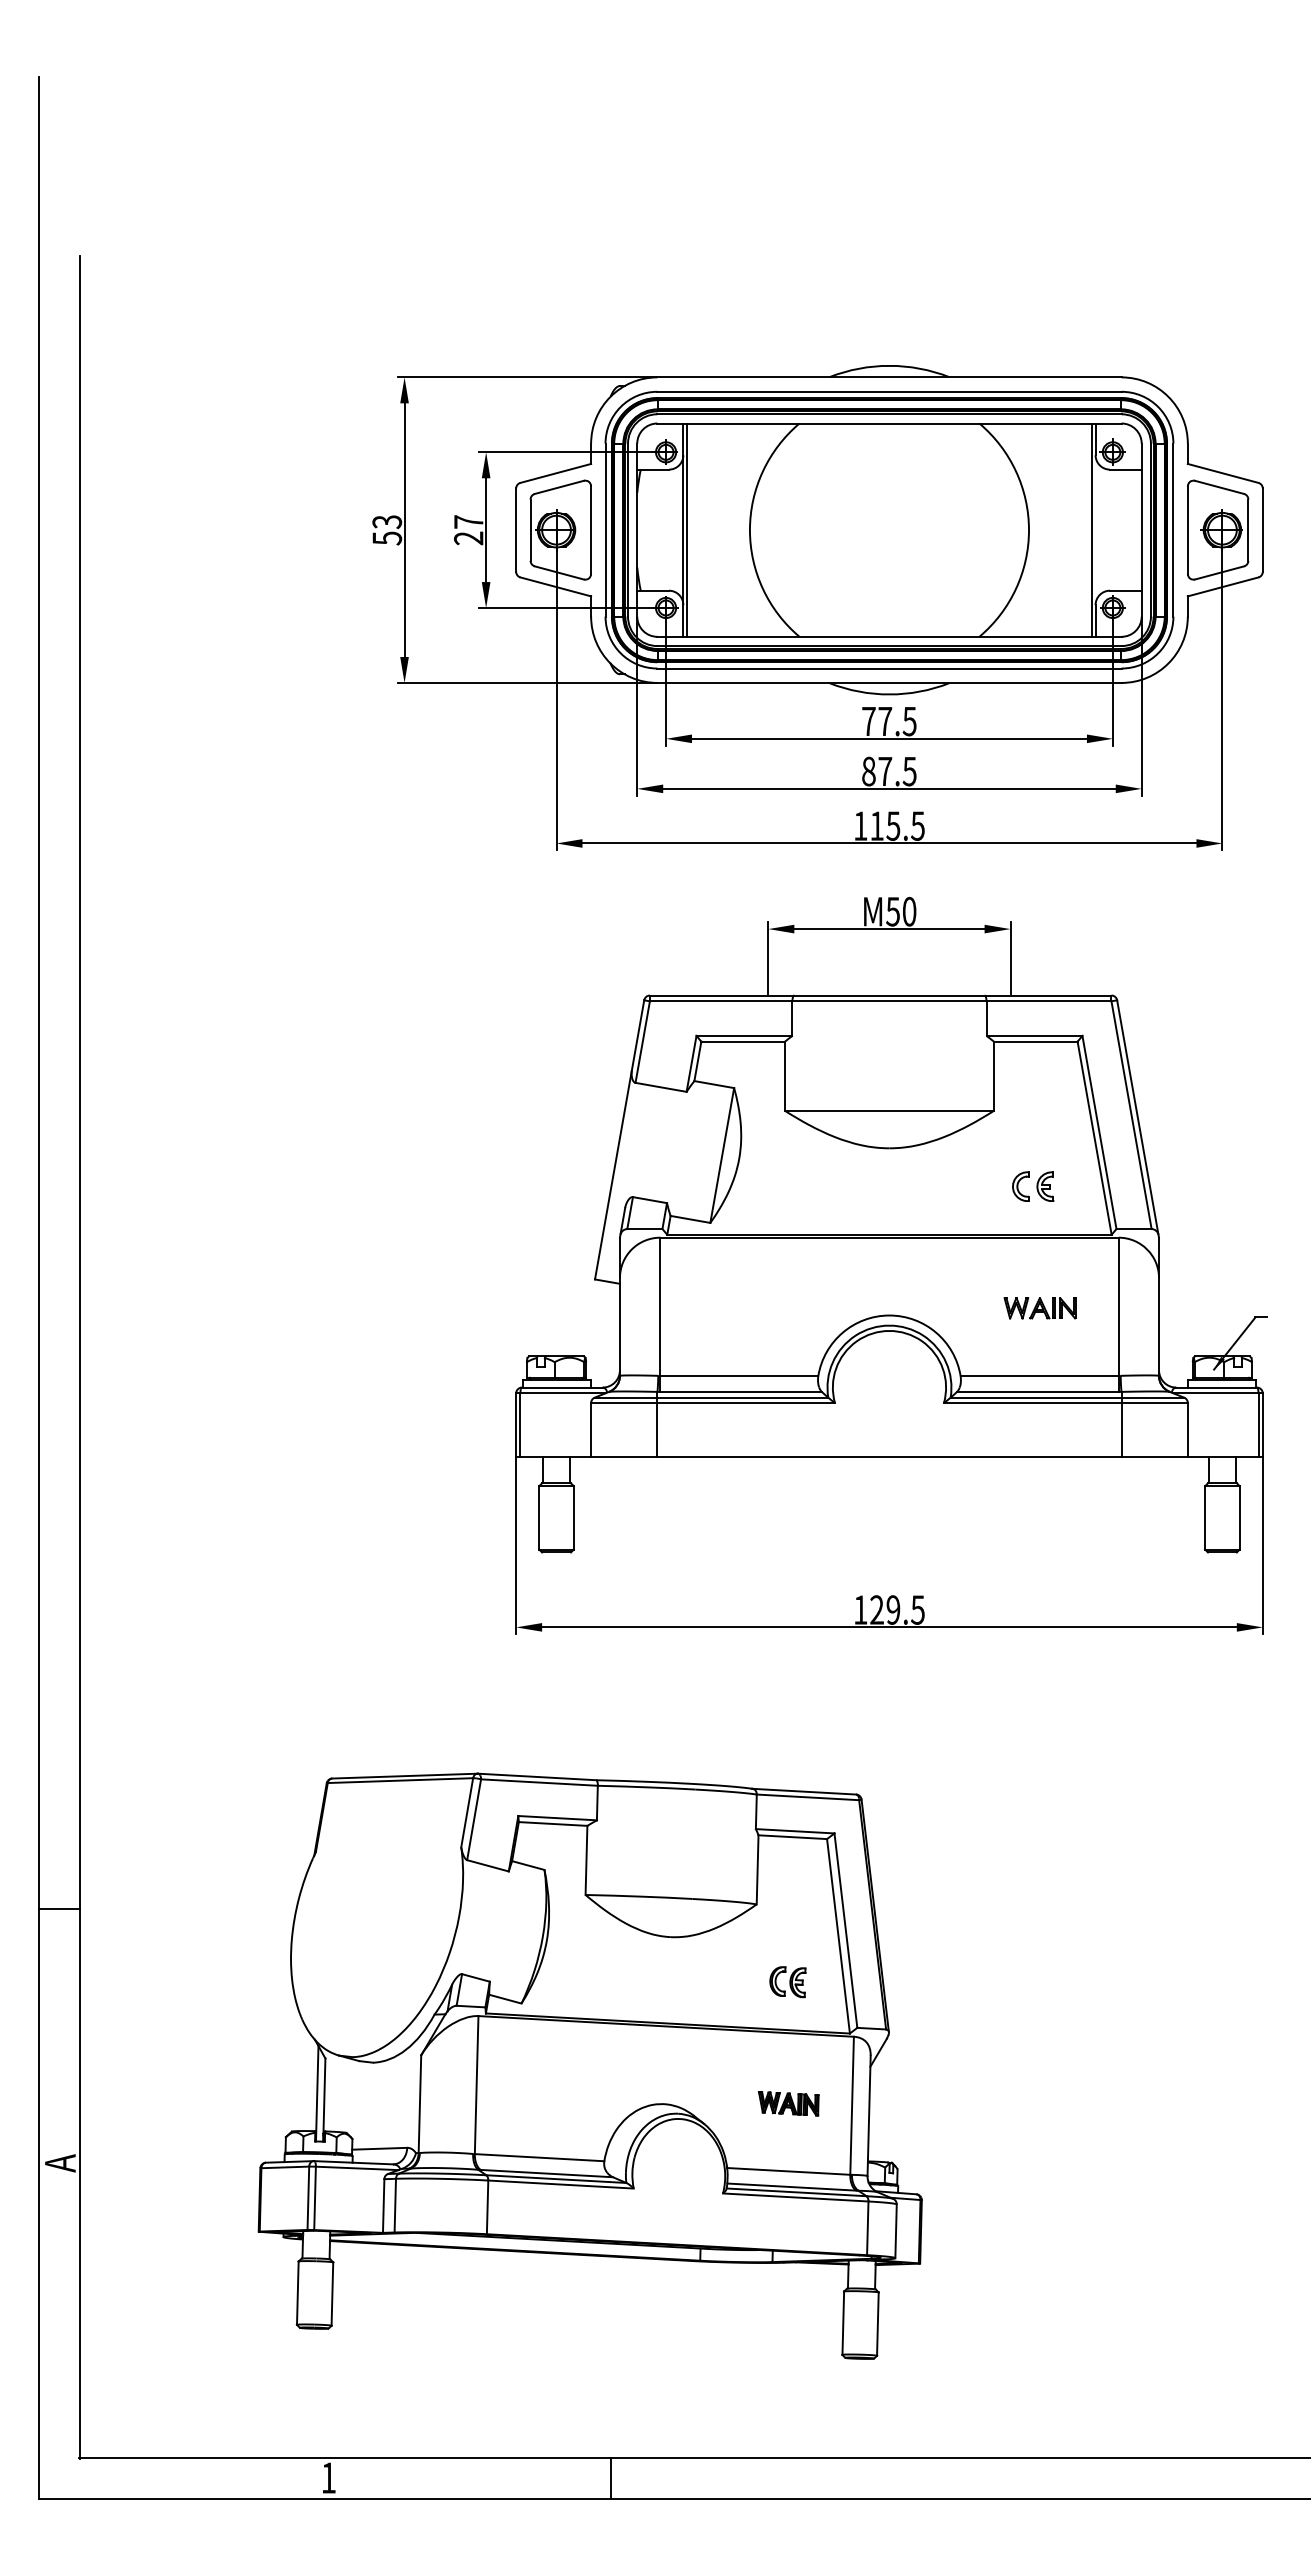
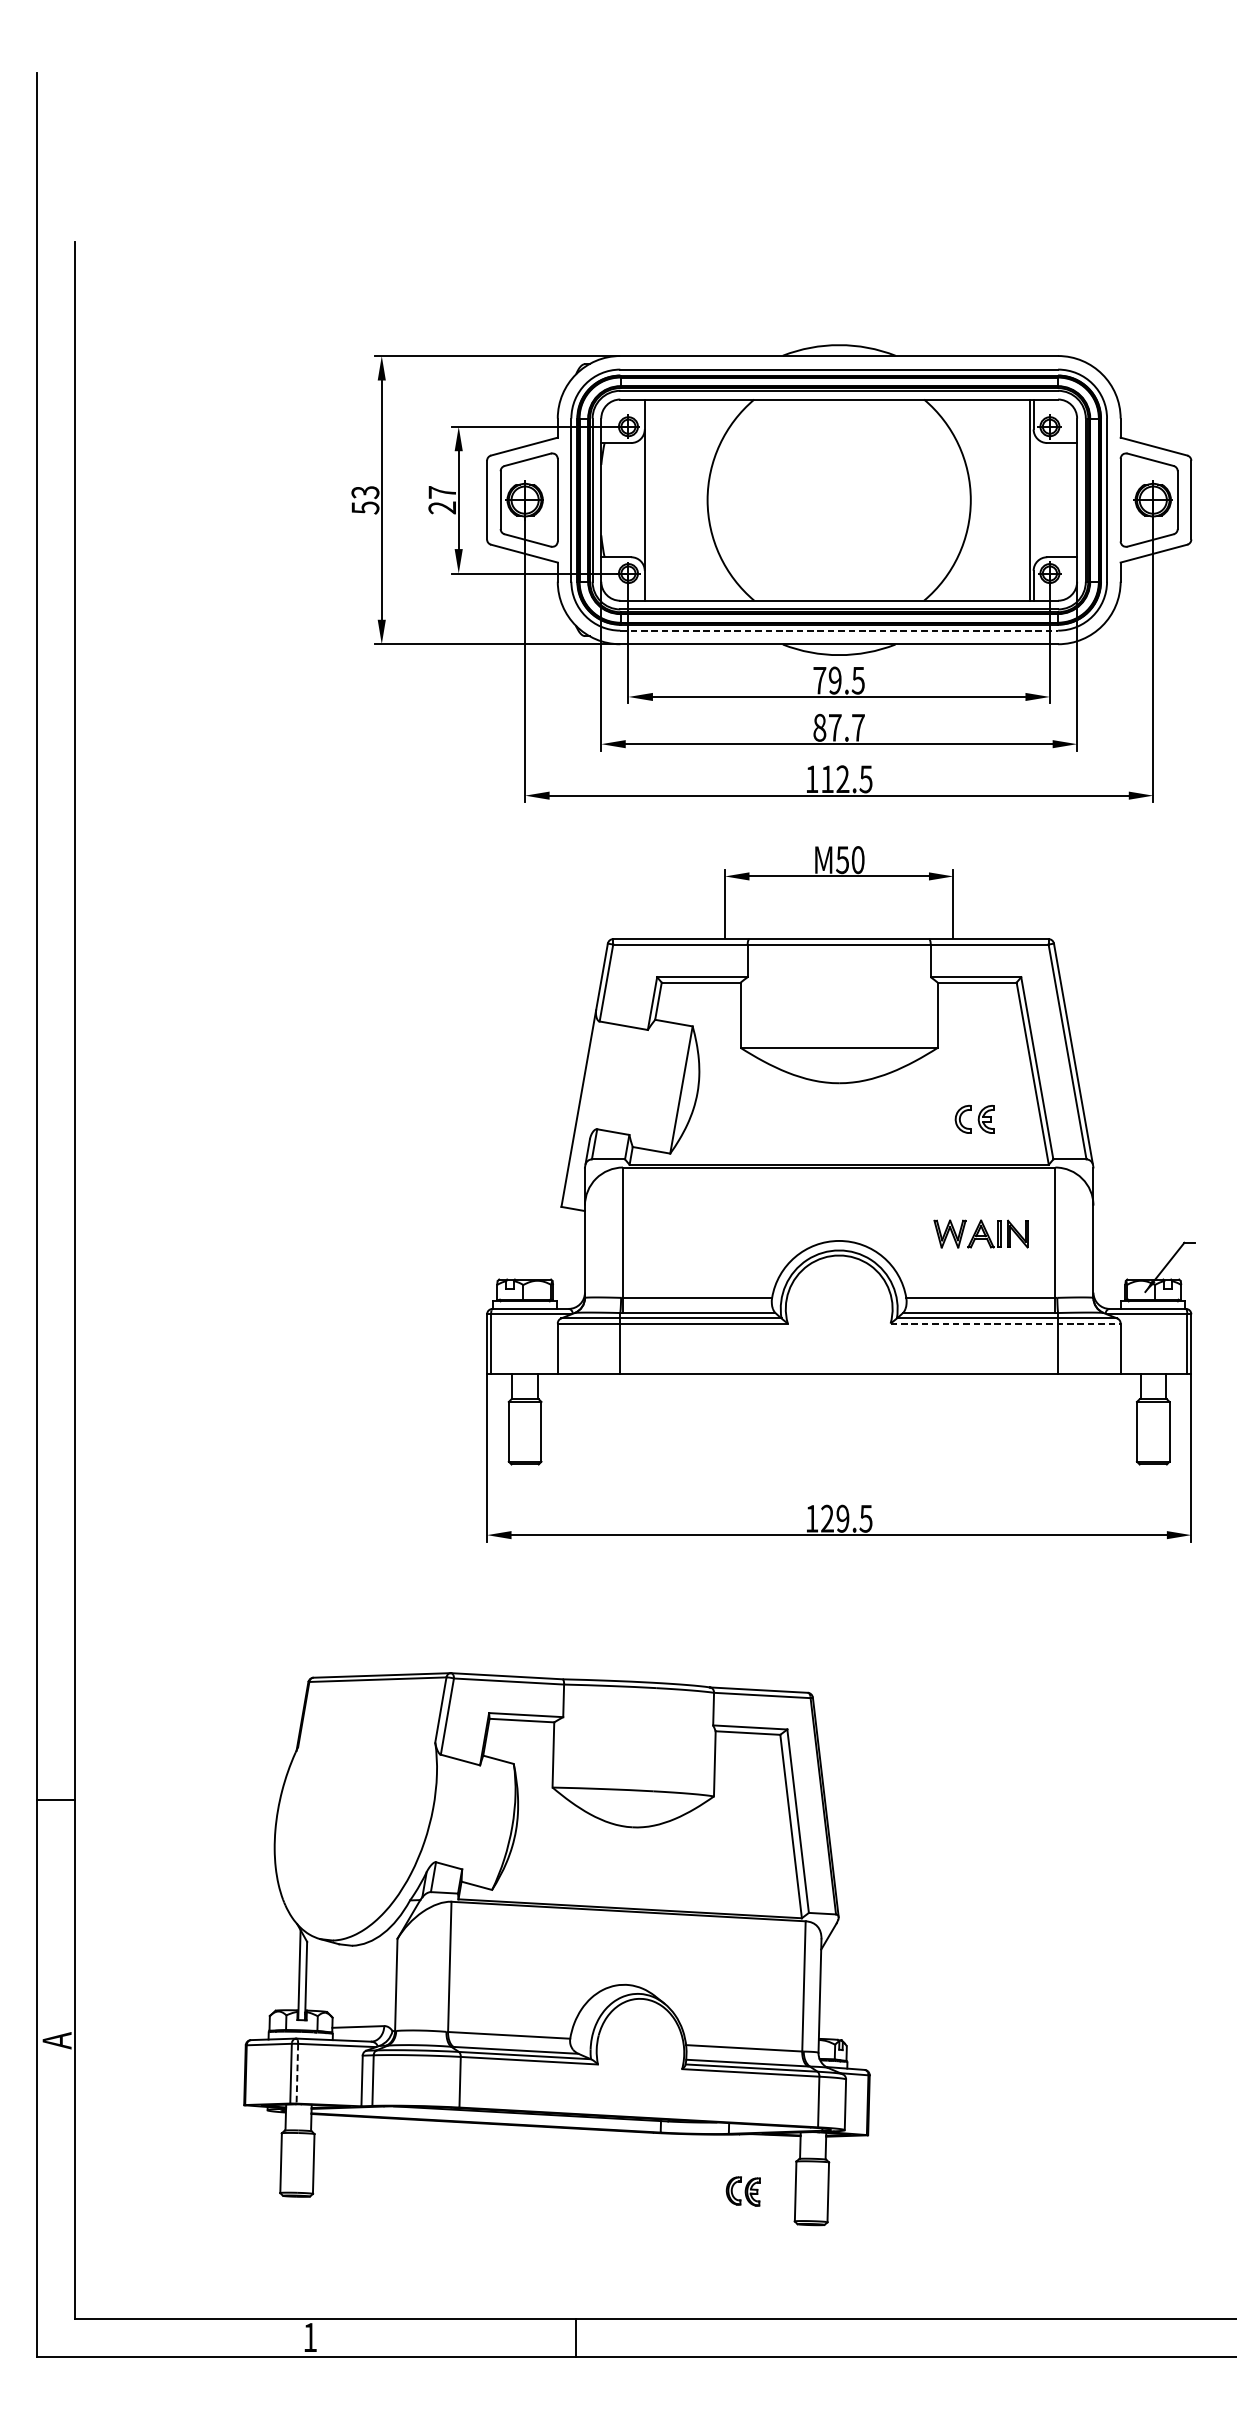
line: (686, 529) -> (647, 499), removed
line: (889, 668) -> (839, 630), solid -> dashed
text: (885, 721) -> (835, 680), 77.5 -> 79.5
text: (909, 771) -> (858, 727), 87.5 -> 87.7
text: (893, 825) -> (843, 778), 115.5 -> 112.5
part: (1039, 1308) -> (980, 1234), size x1.4
line: (1065, 1403) -> (1005, 1323), solid -> dashed
part: (787, 1982) -> (743, 2191), moved
part: (788, 2103) -> (743, 1984), removed
line: (315, 2198) -> (297, 2073), solid -> dashed

